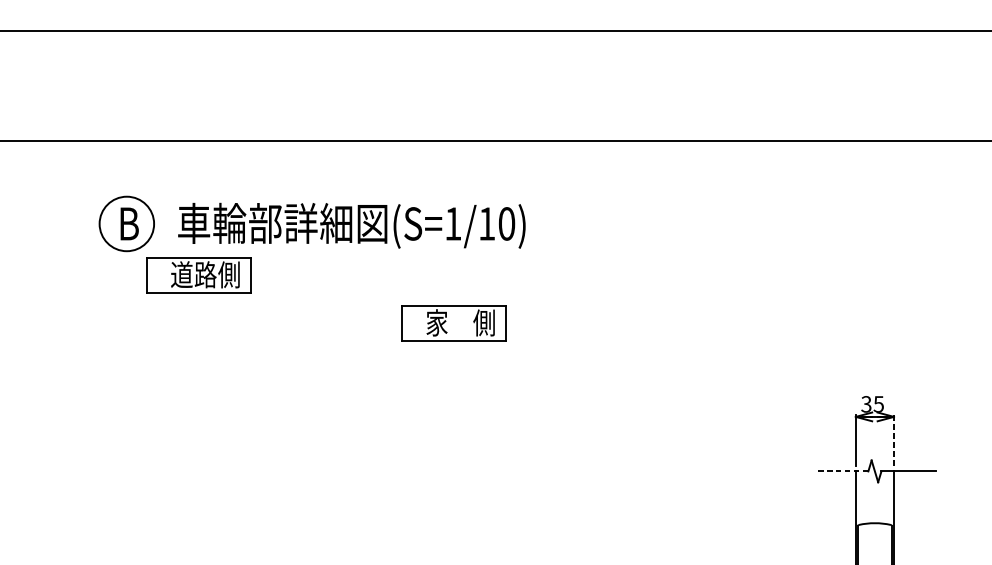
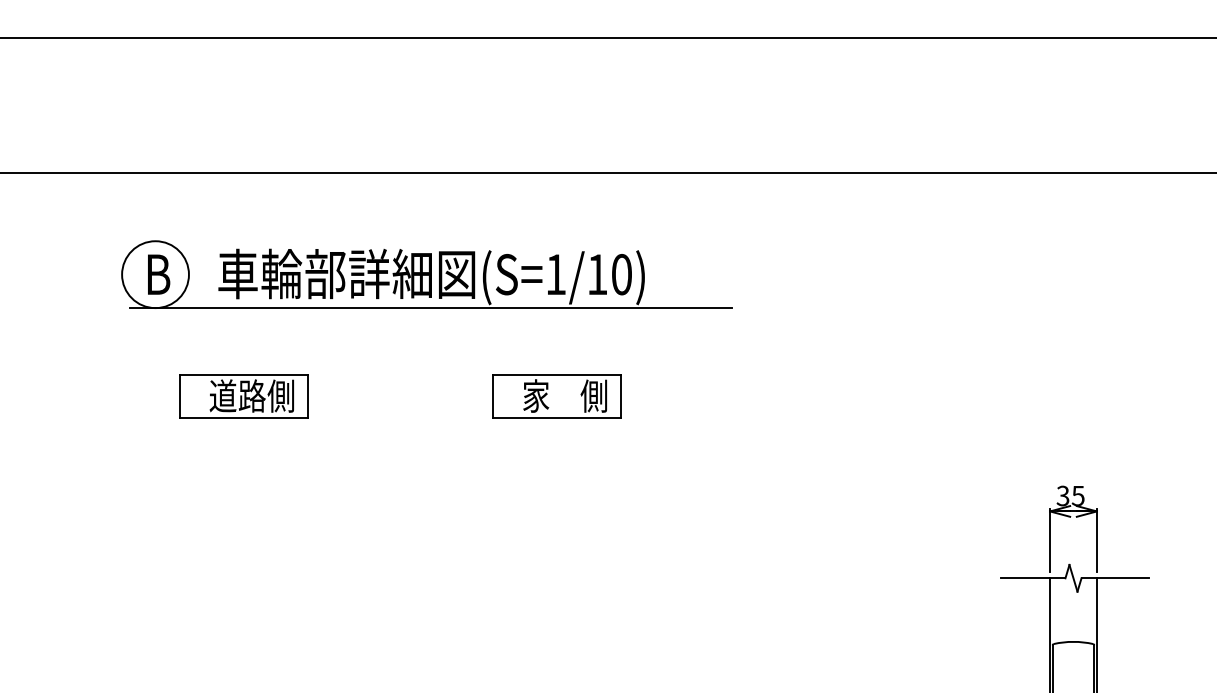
line: (351, 251) -> (431, 308), added
part: (198, 275) -> (243, 396), moved
line: (893, 439) -> (1096, 539), dashed -> solid
line: (841, 471) -> (1032, 578), dashed -> solid

